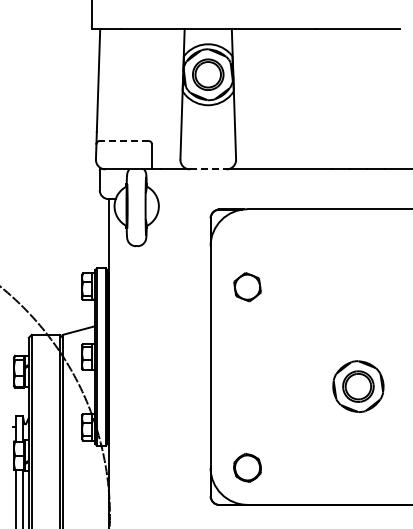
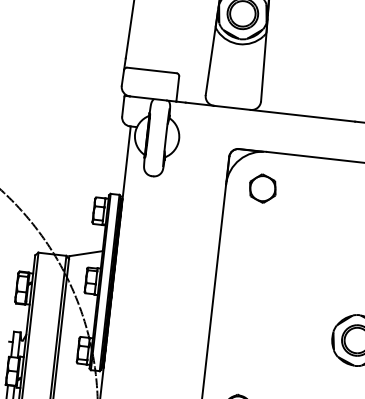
line: (124, 141) -> (152, 70), dashed -> solid
line: (208, 169) -> (232, 108), dashed -> solid
part: (247, 287) -> (262, 188), moved

